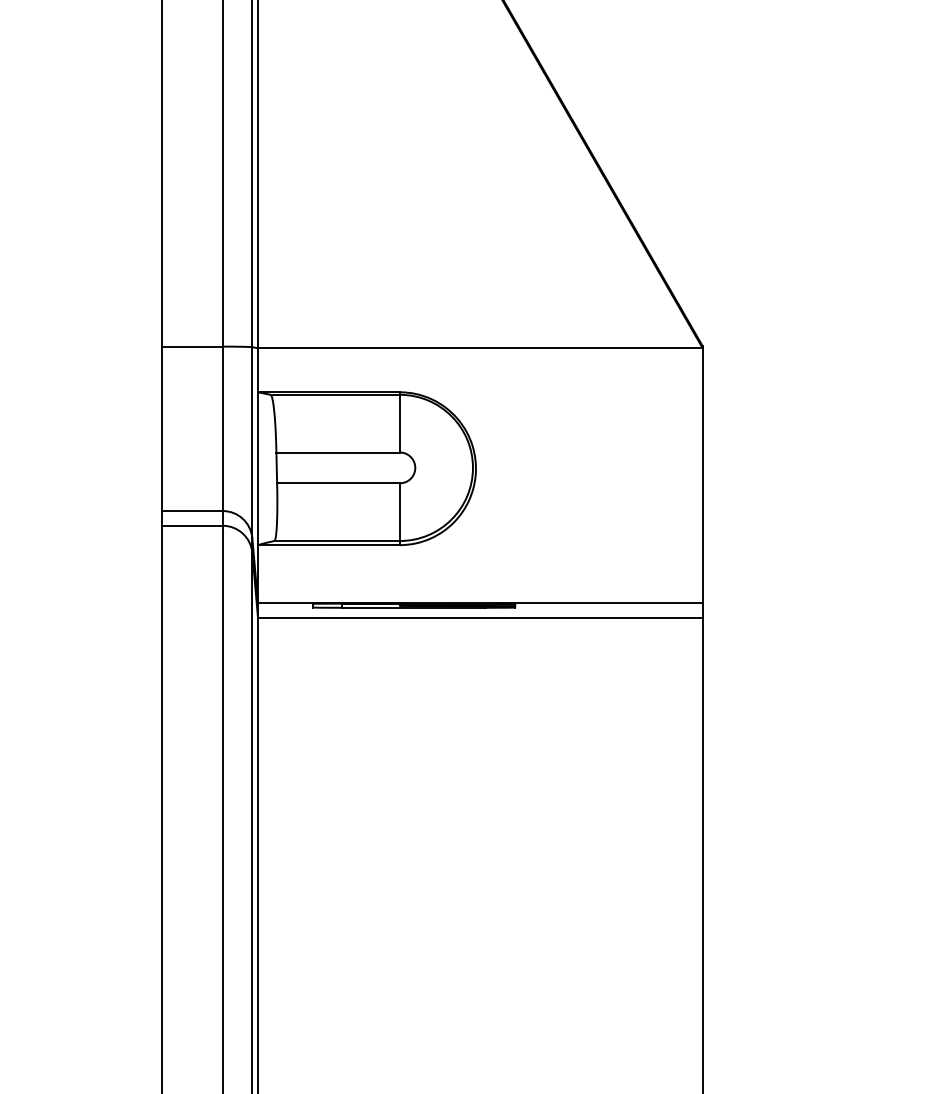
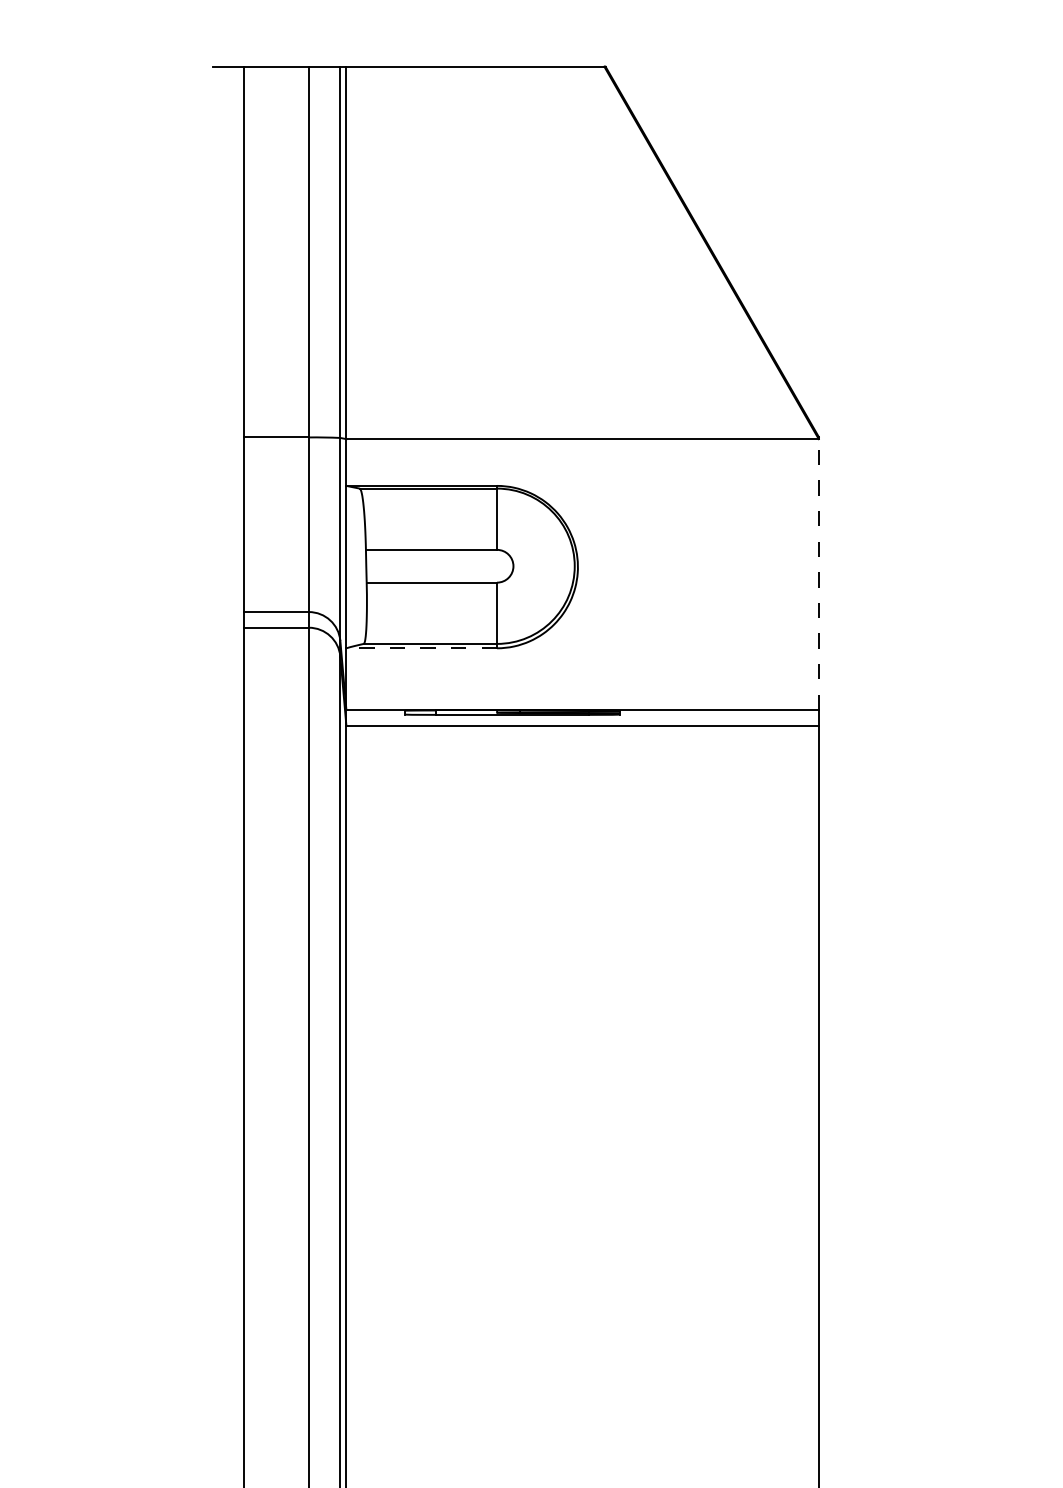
line: (702, 475) -> (818, 574), solid -> dashed
line: (328, 545) -> (421, 648), solid -> dashed

